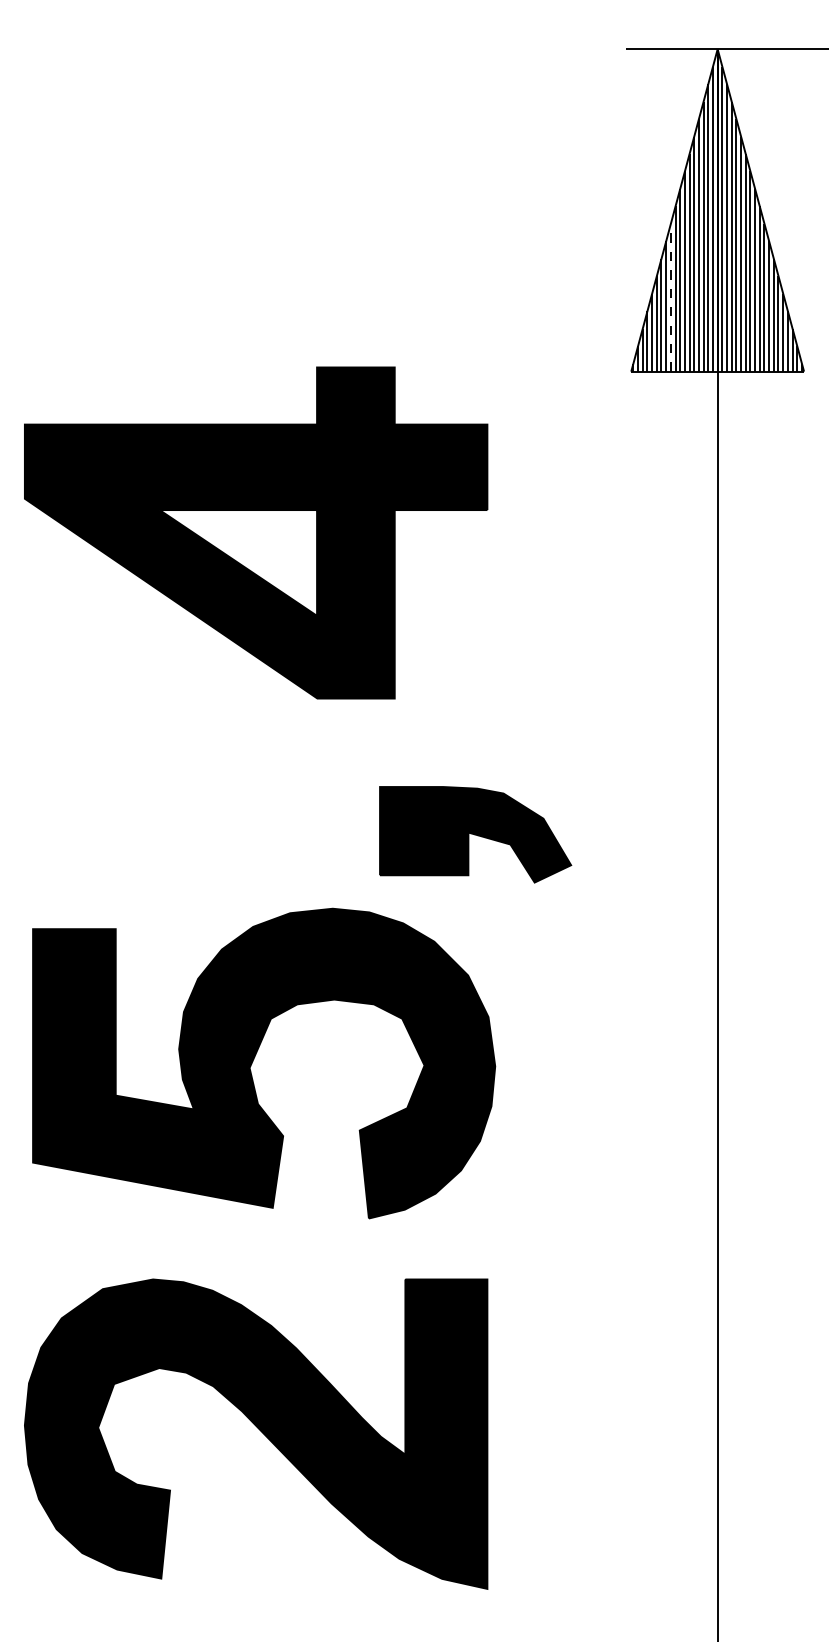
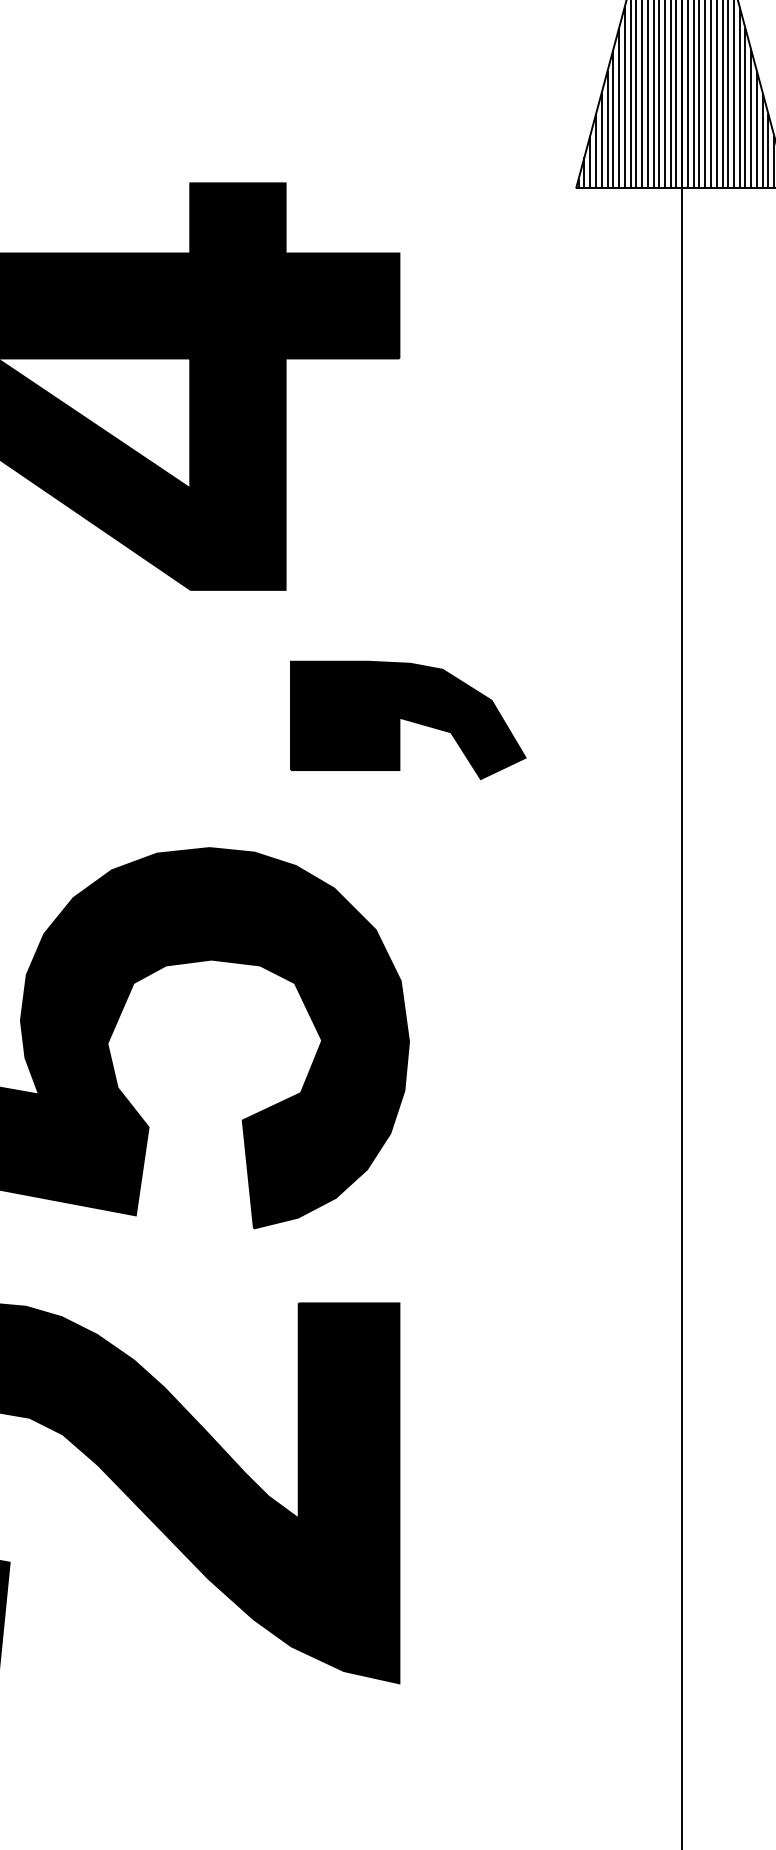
line: (670, 297) -> (624, 97), dashed -> solid
part: (475, 834) -> (408, 720), moved

